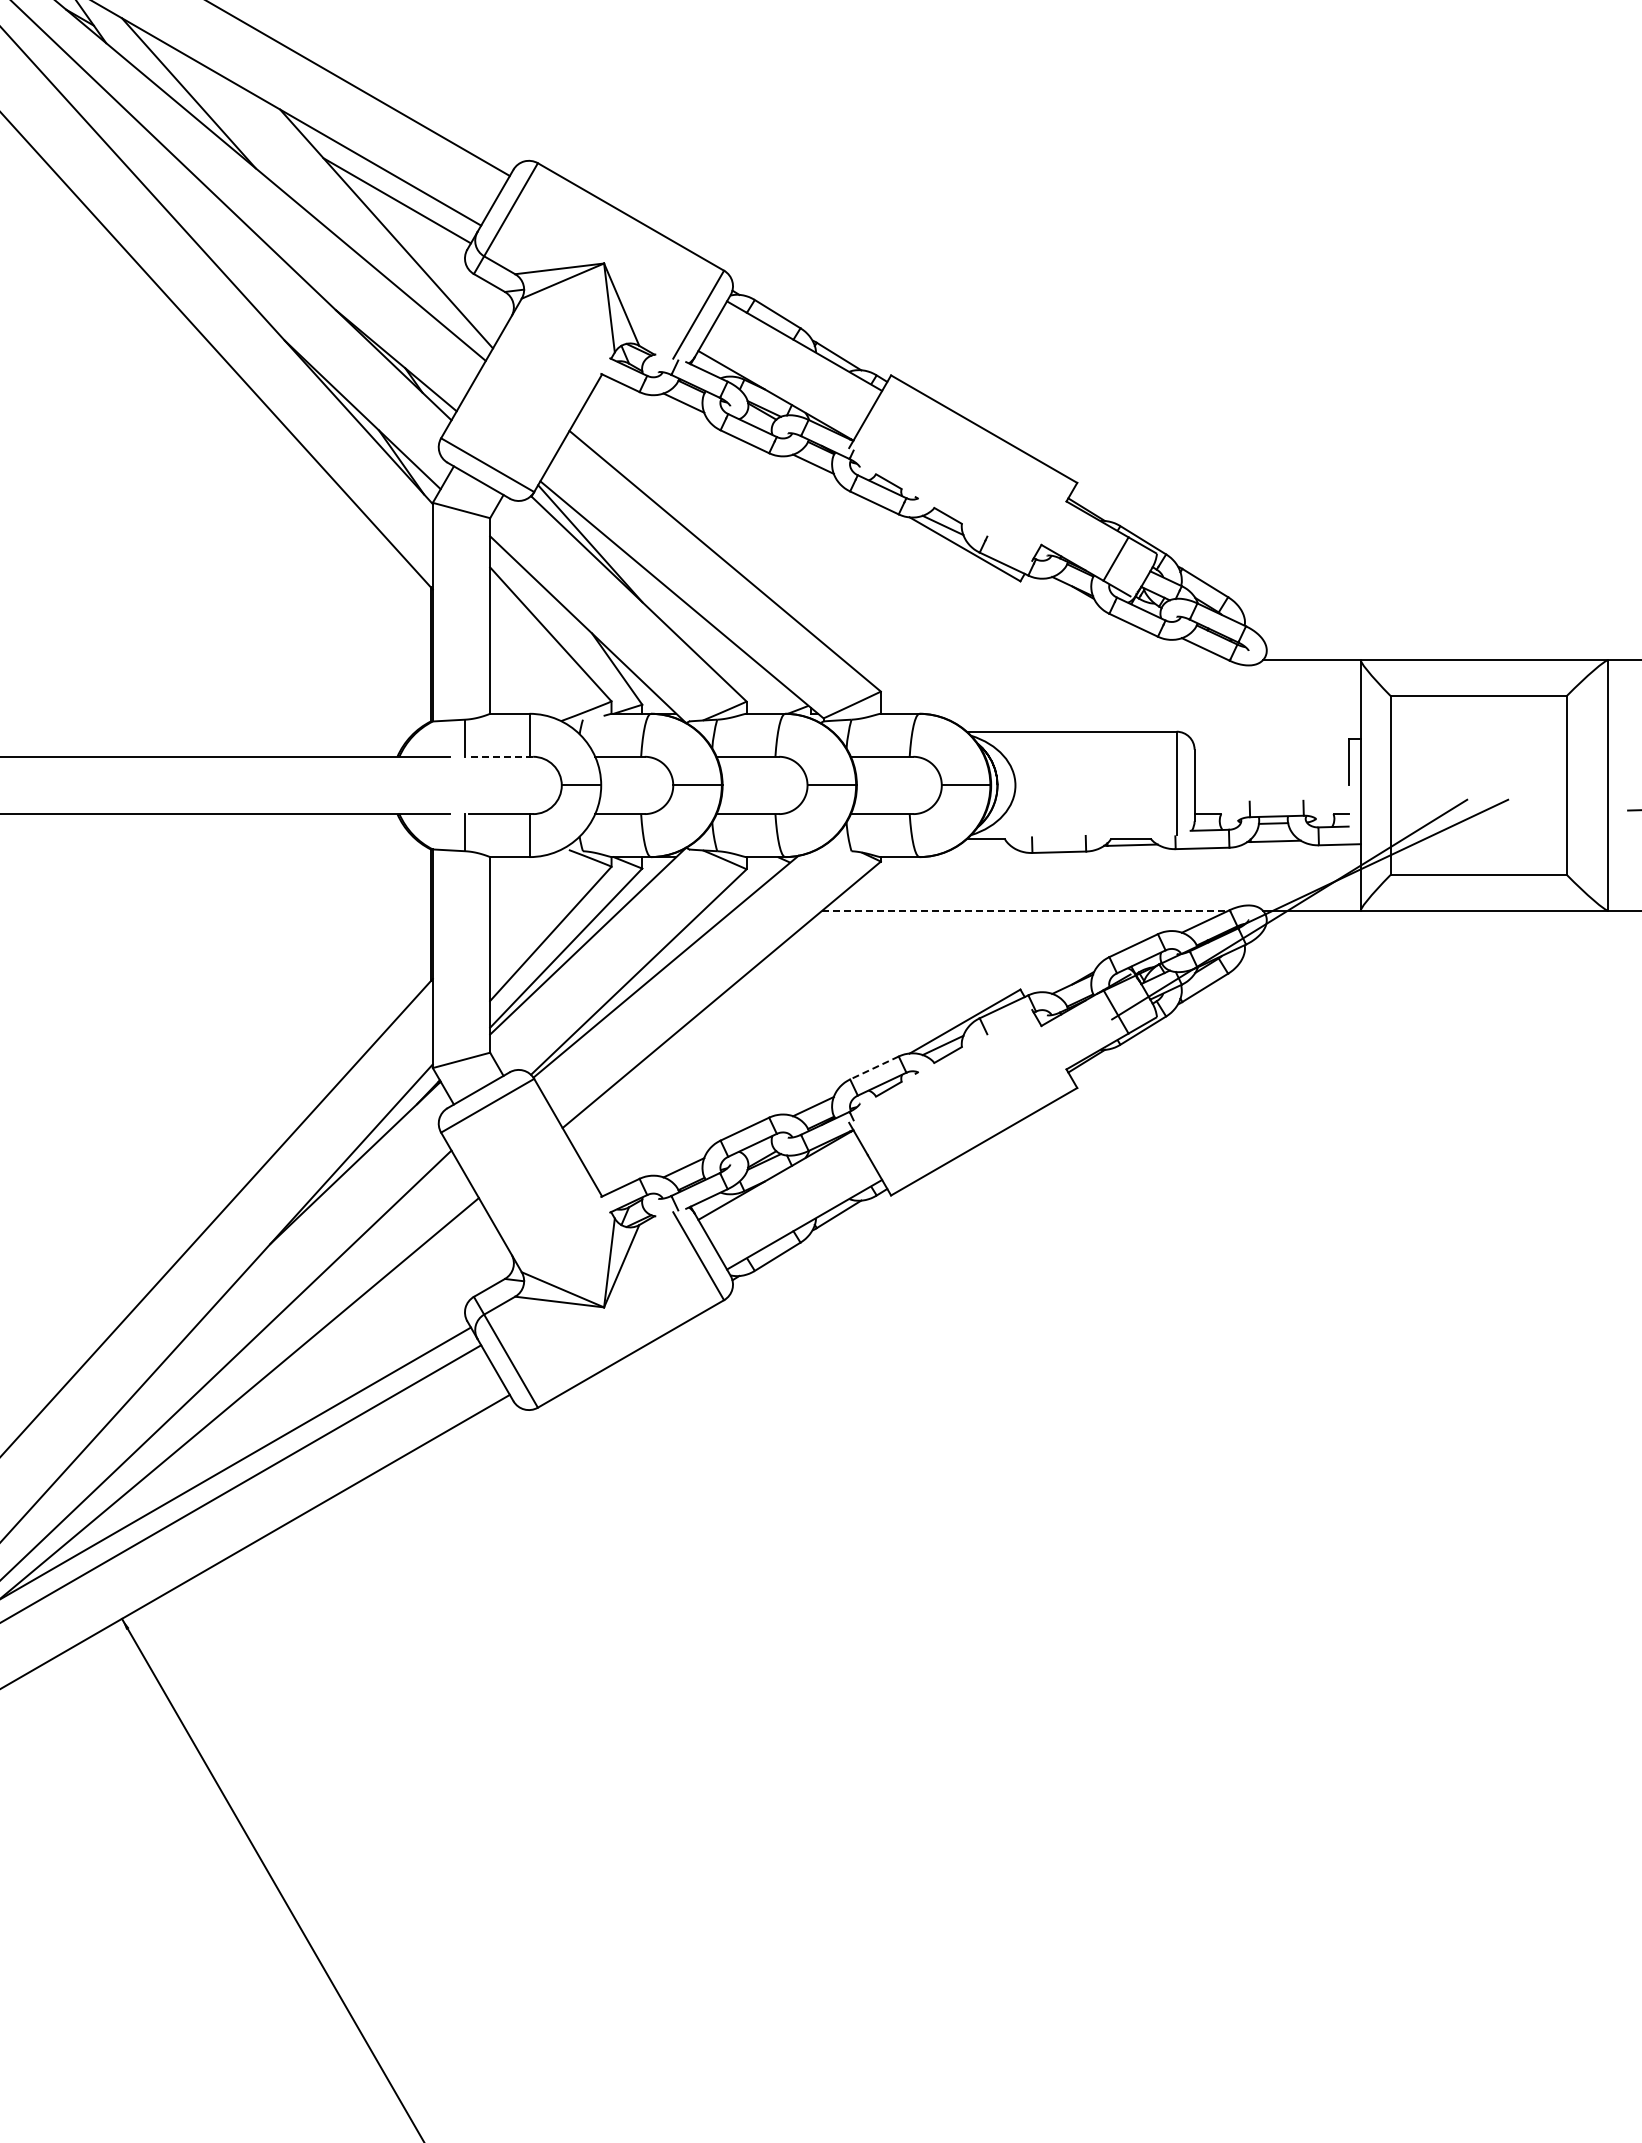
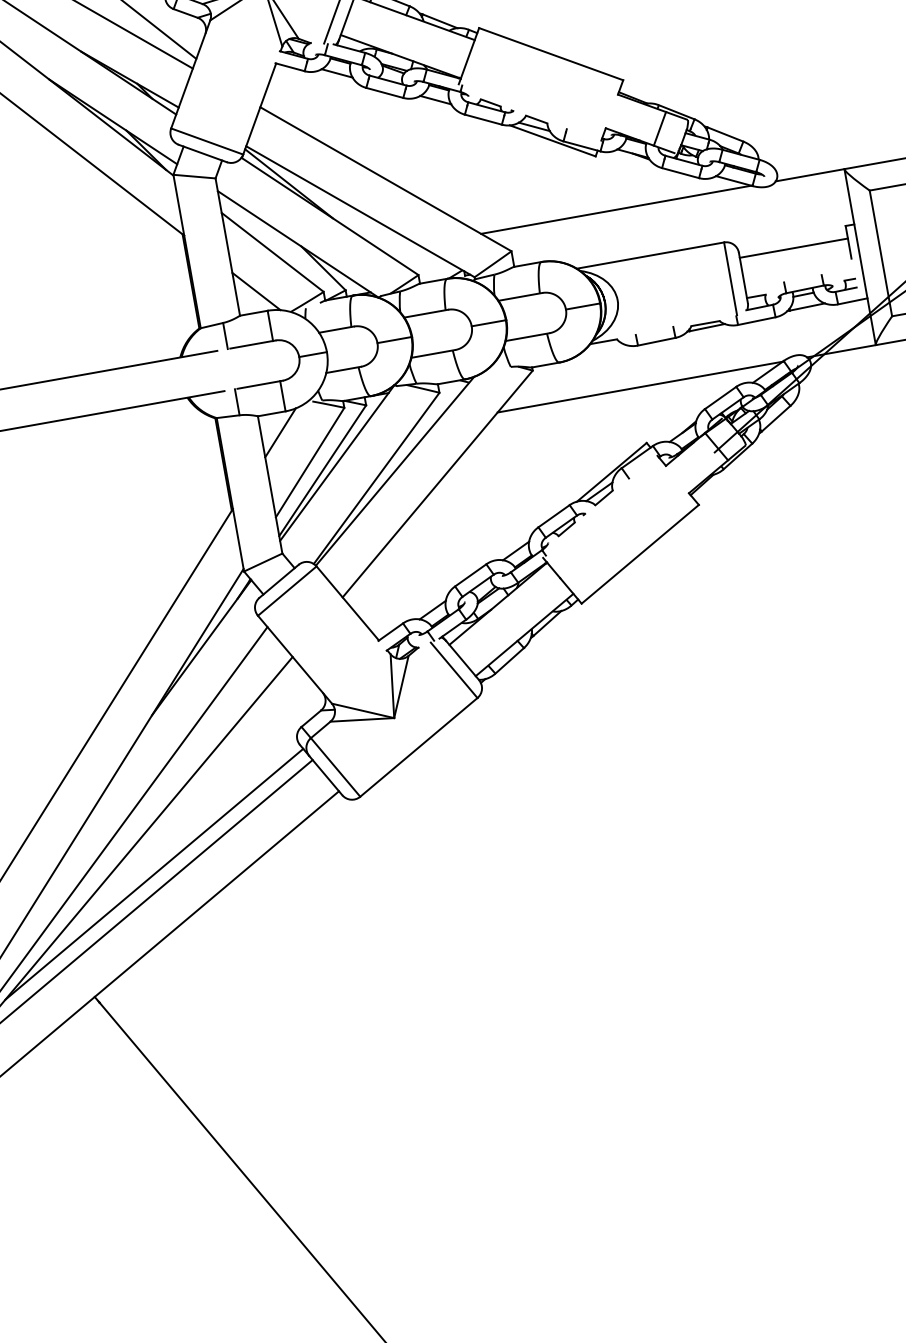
line: (1035, 660) -> (616, 210), added
line: (518, 684) -> (256, 291), added
line: (500, 756) -> (252, 344), dashed -> solid
line: (1271, 756) -> (793, 247), added
line: (517, 885) -> (280, 432), added
line: (1025, 910) -> (640, 386), dashed -> solid
line: (874, 1067) -> (553, 515), dashed -> solid

